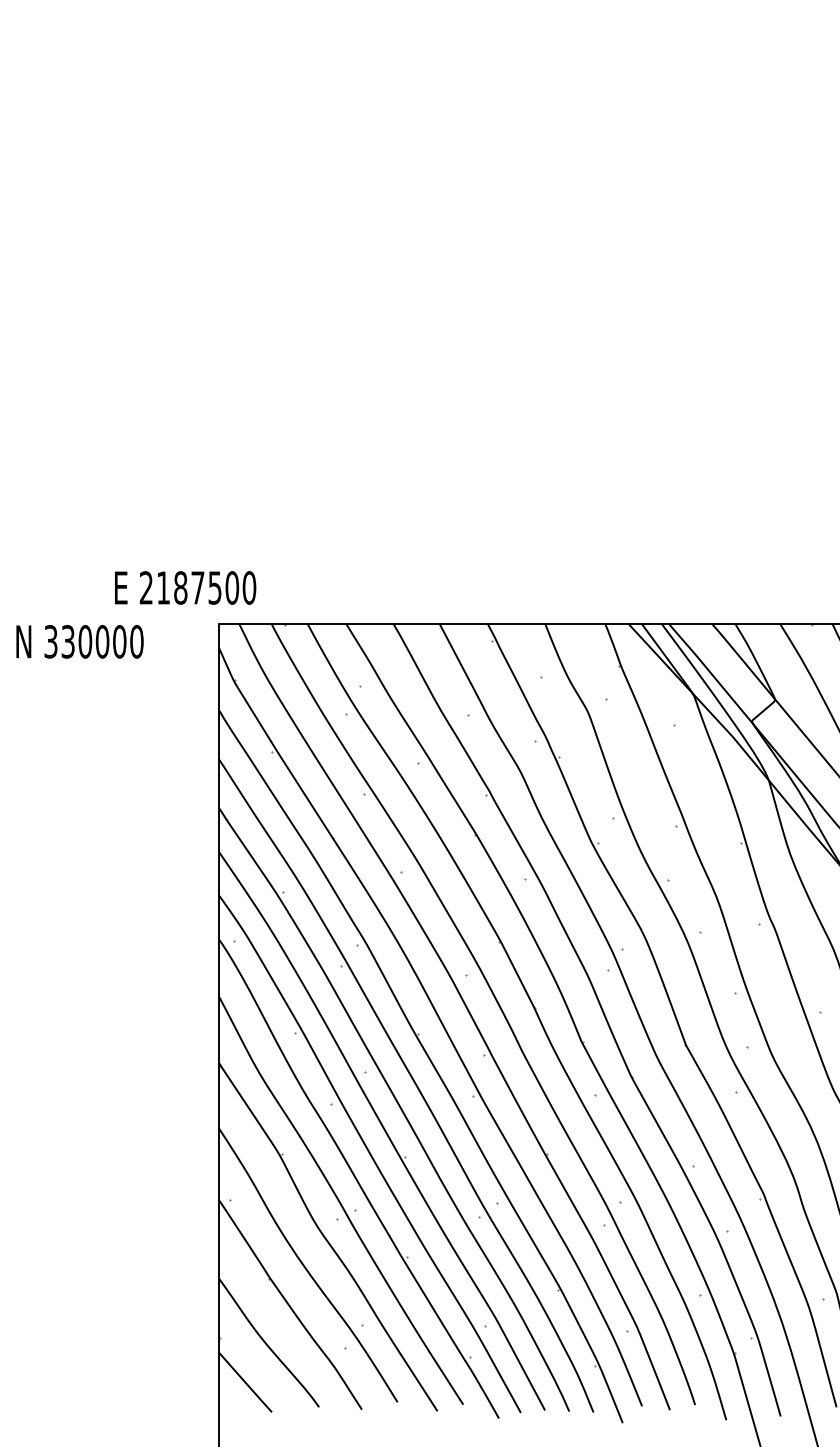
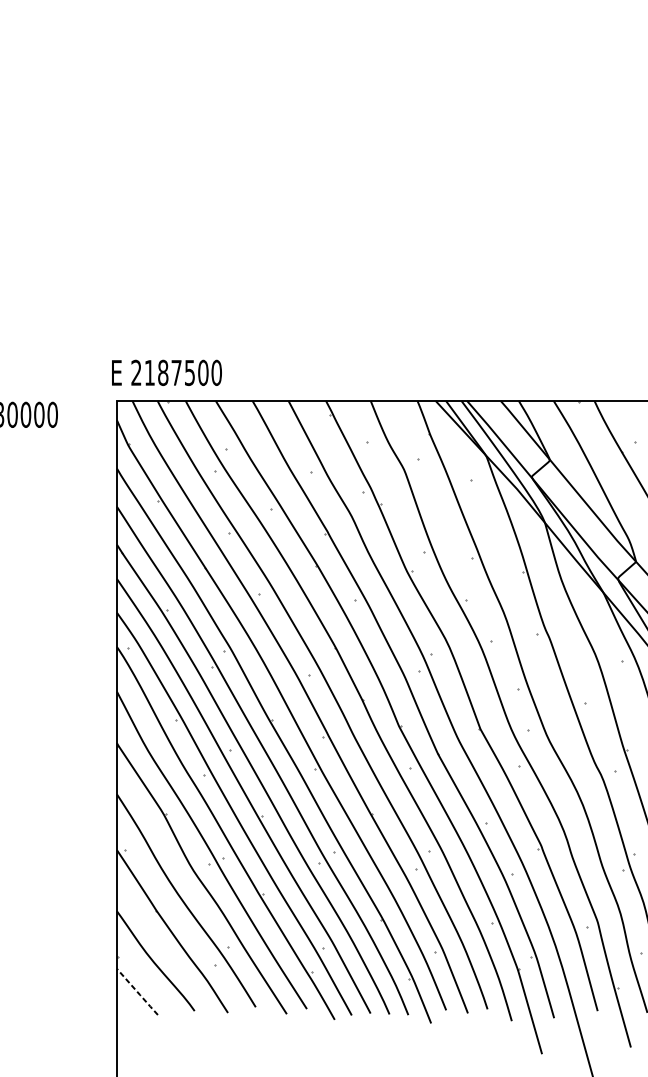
text: (185, 587) -> (166, 372), moved
line: (246, 1383) -> (138, 992), solid -> dashed

